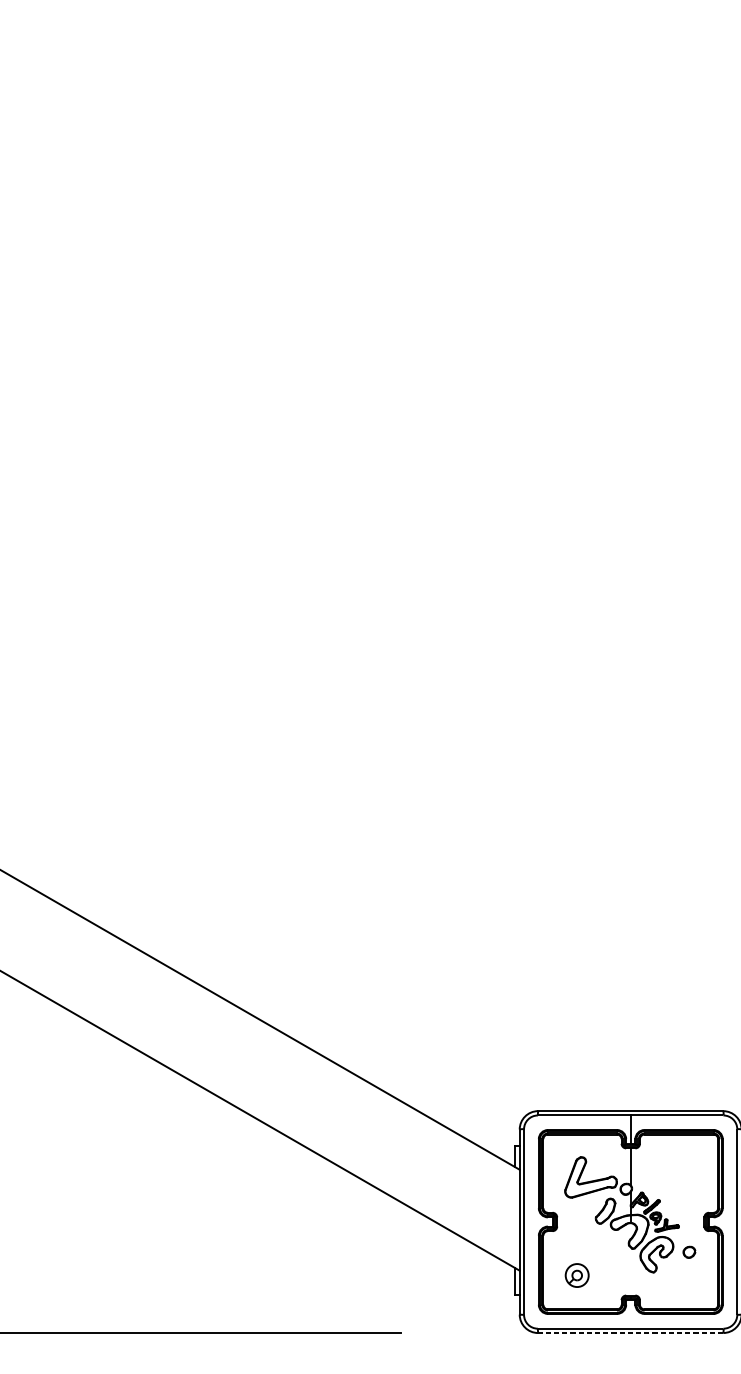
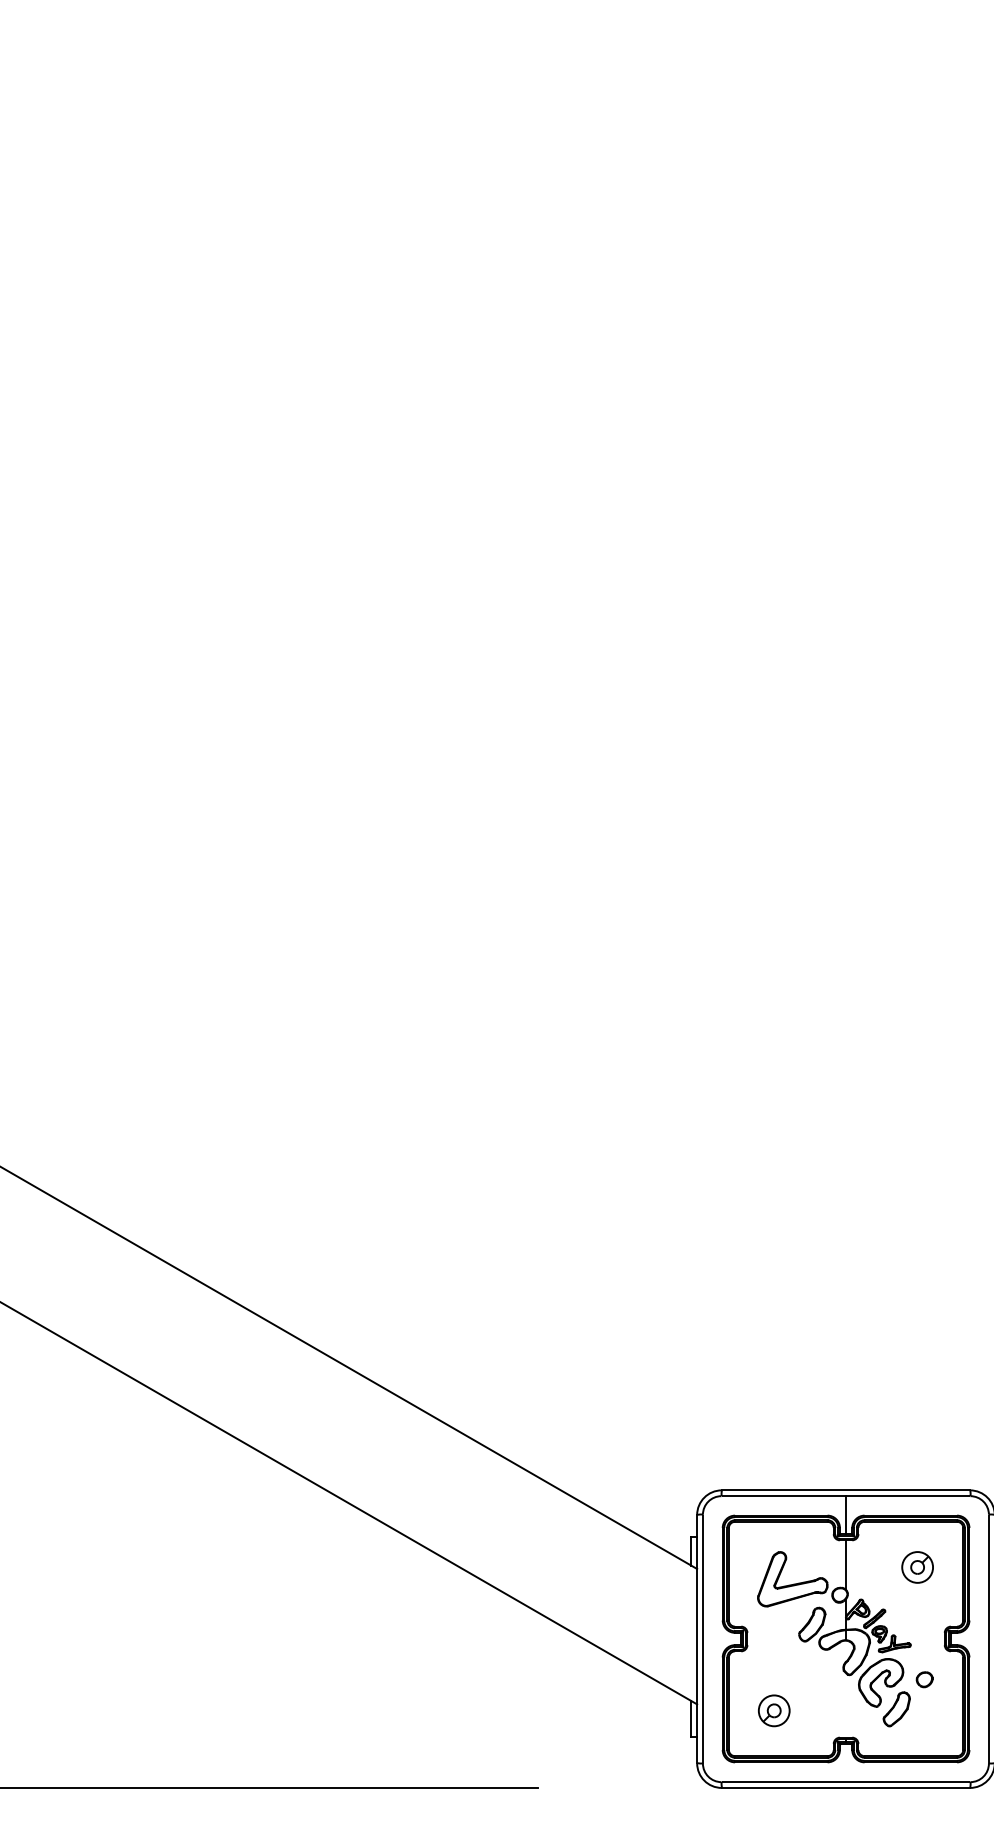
part: (684, 1168) -> (917, 1567), added
part: (668, 1274) -> (896, 1709), added
line: (630, 1332) -> (845, 1787), dashed -> solid

